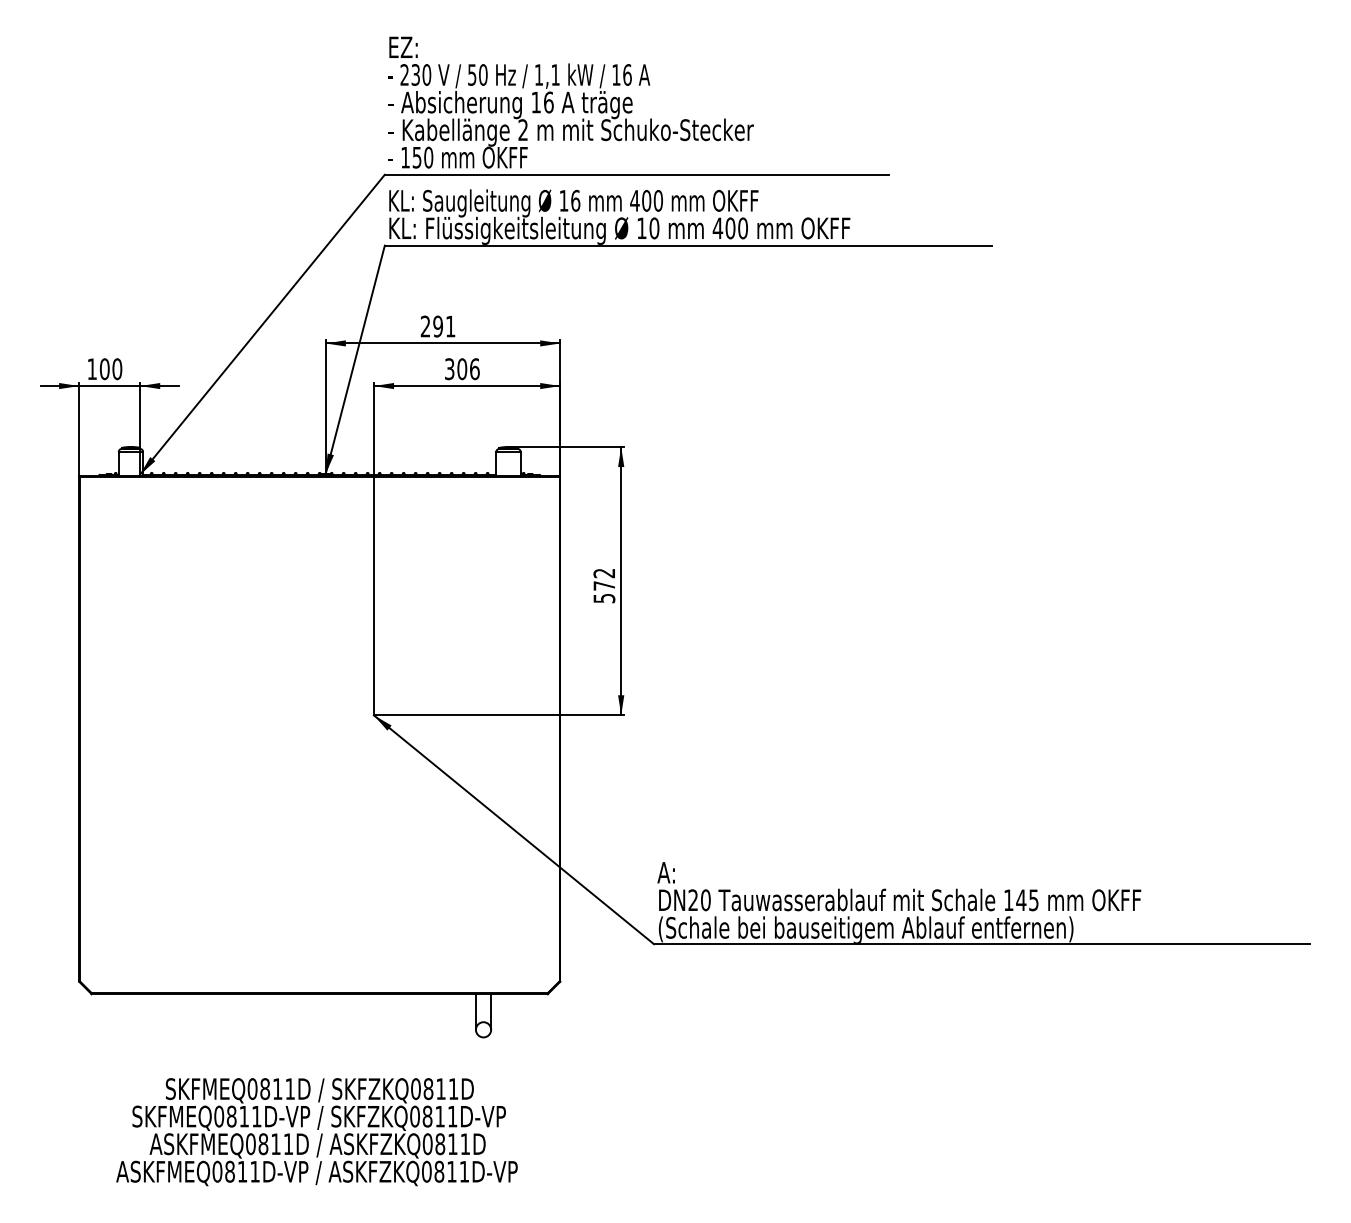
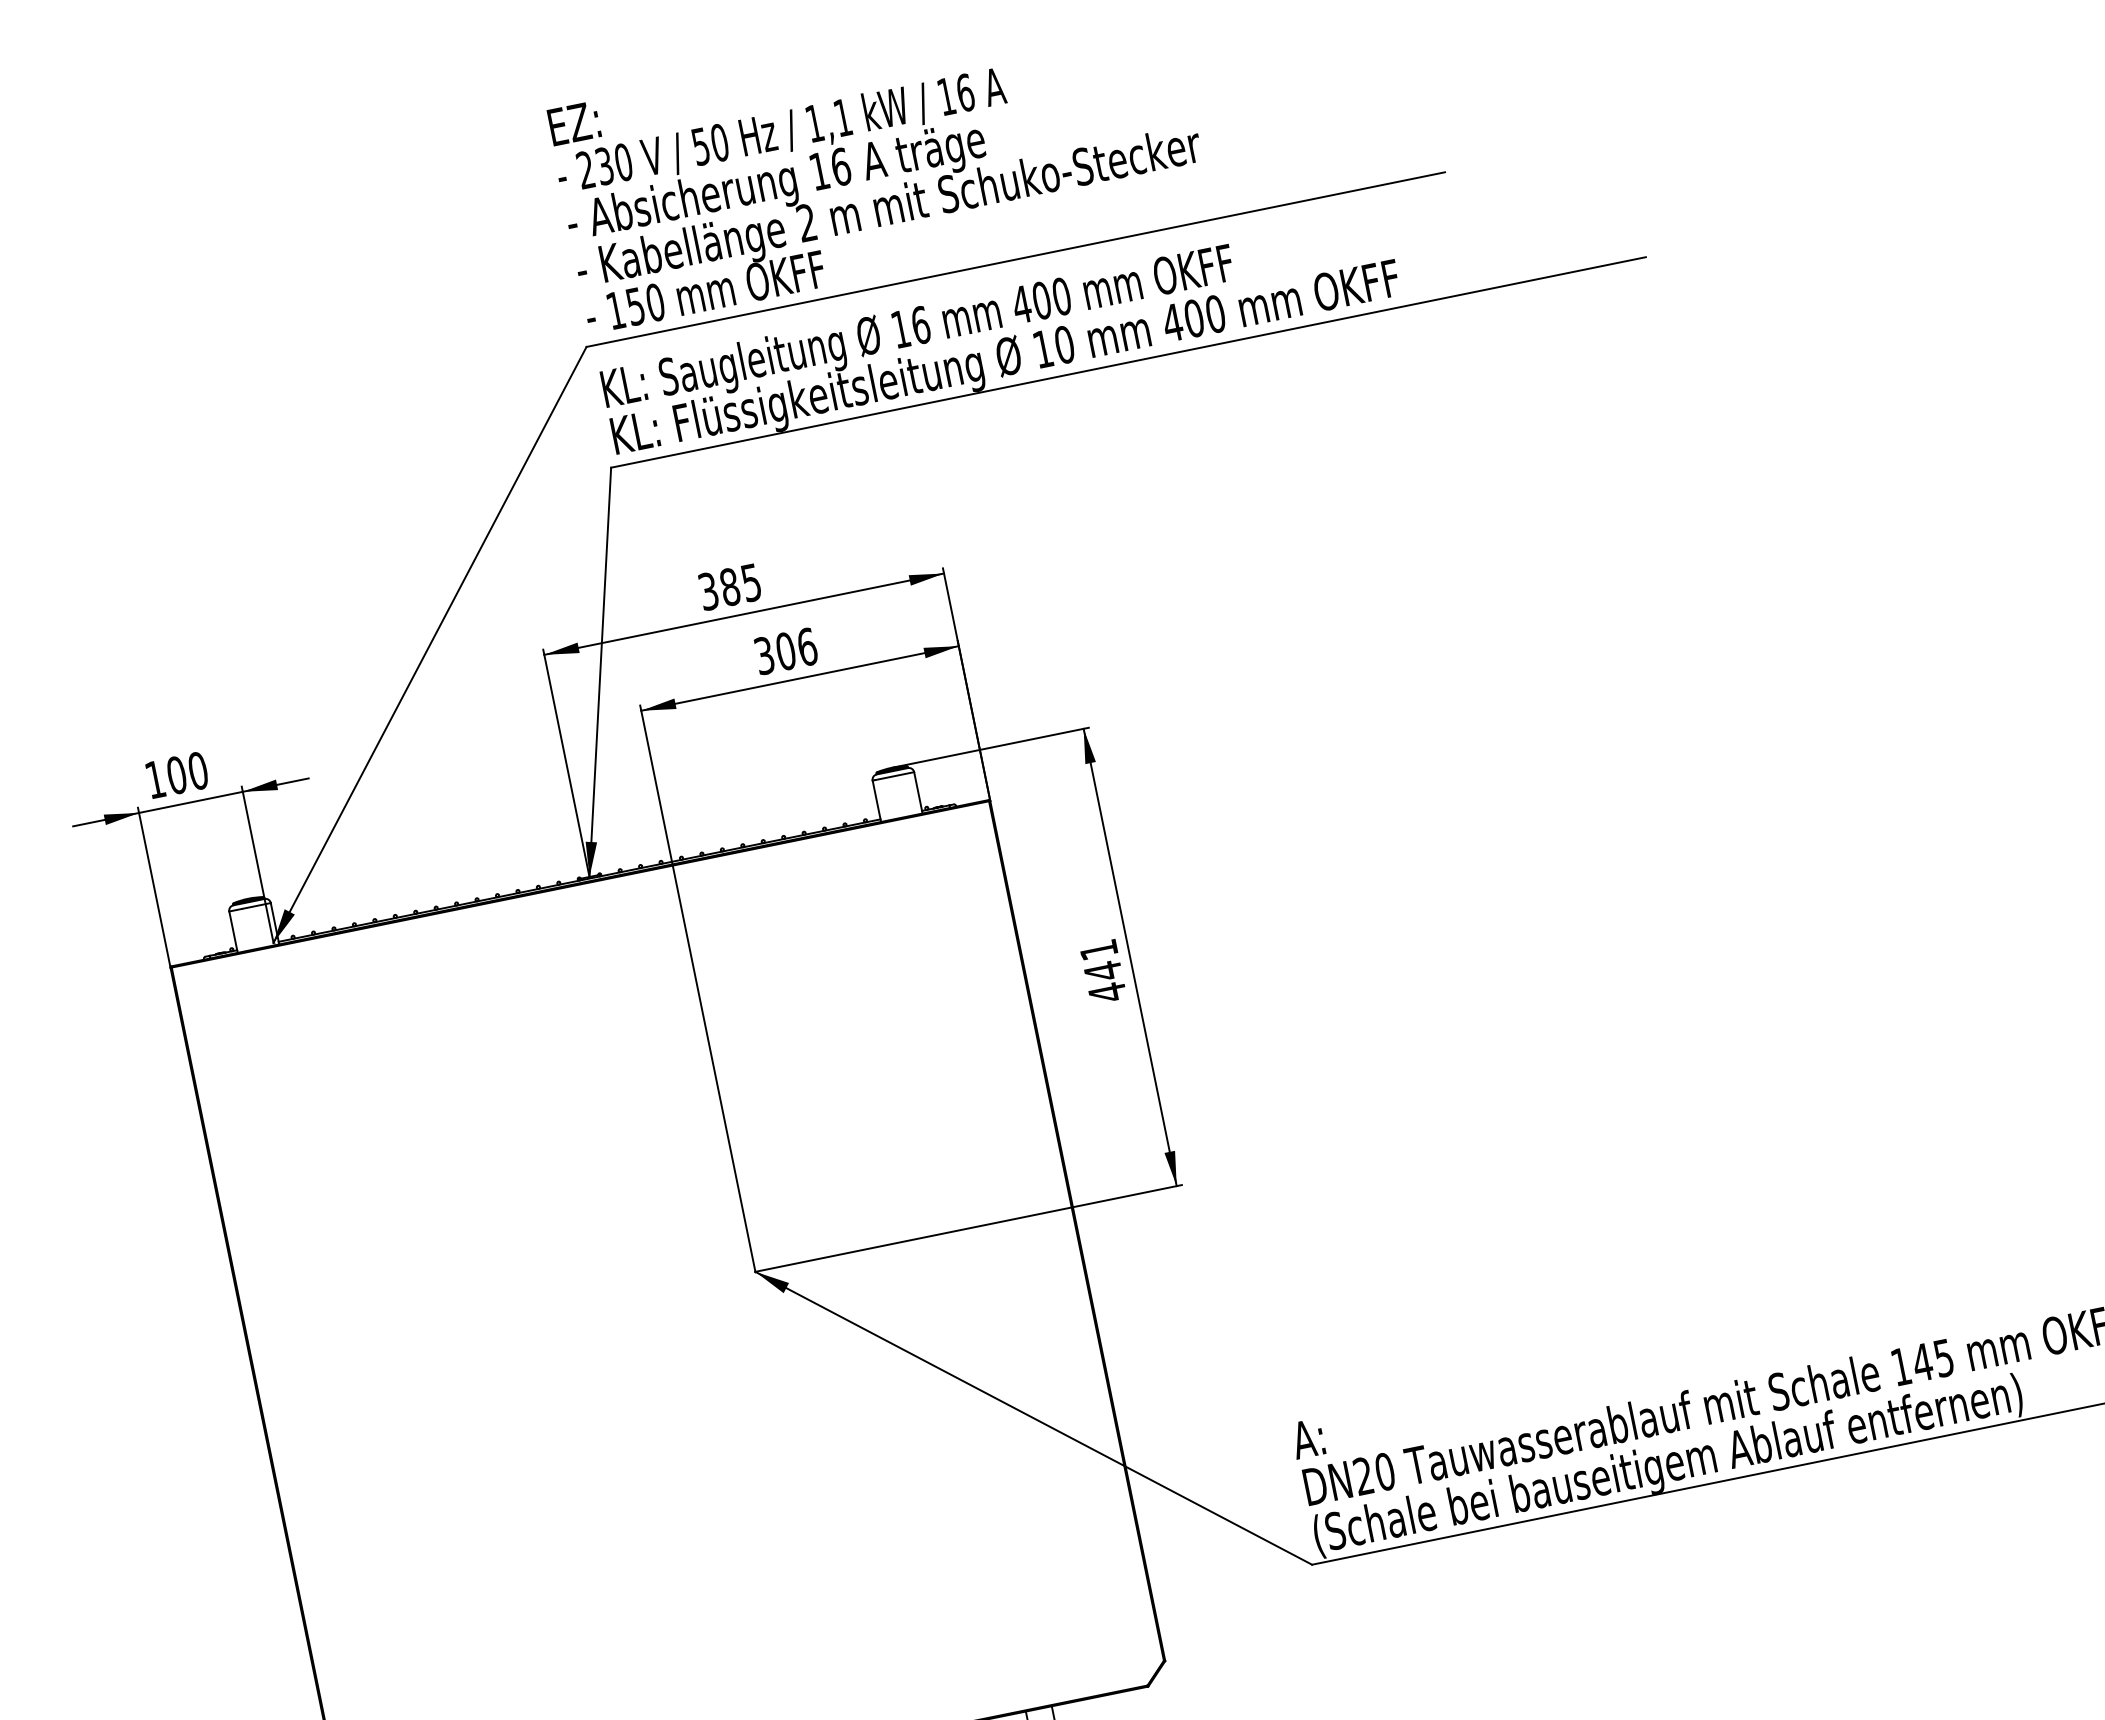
text: (437, 326) -> (728, 587), 291 -> 385
text: (604, 586) -> (1103, 972), 572 -> 441

